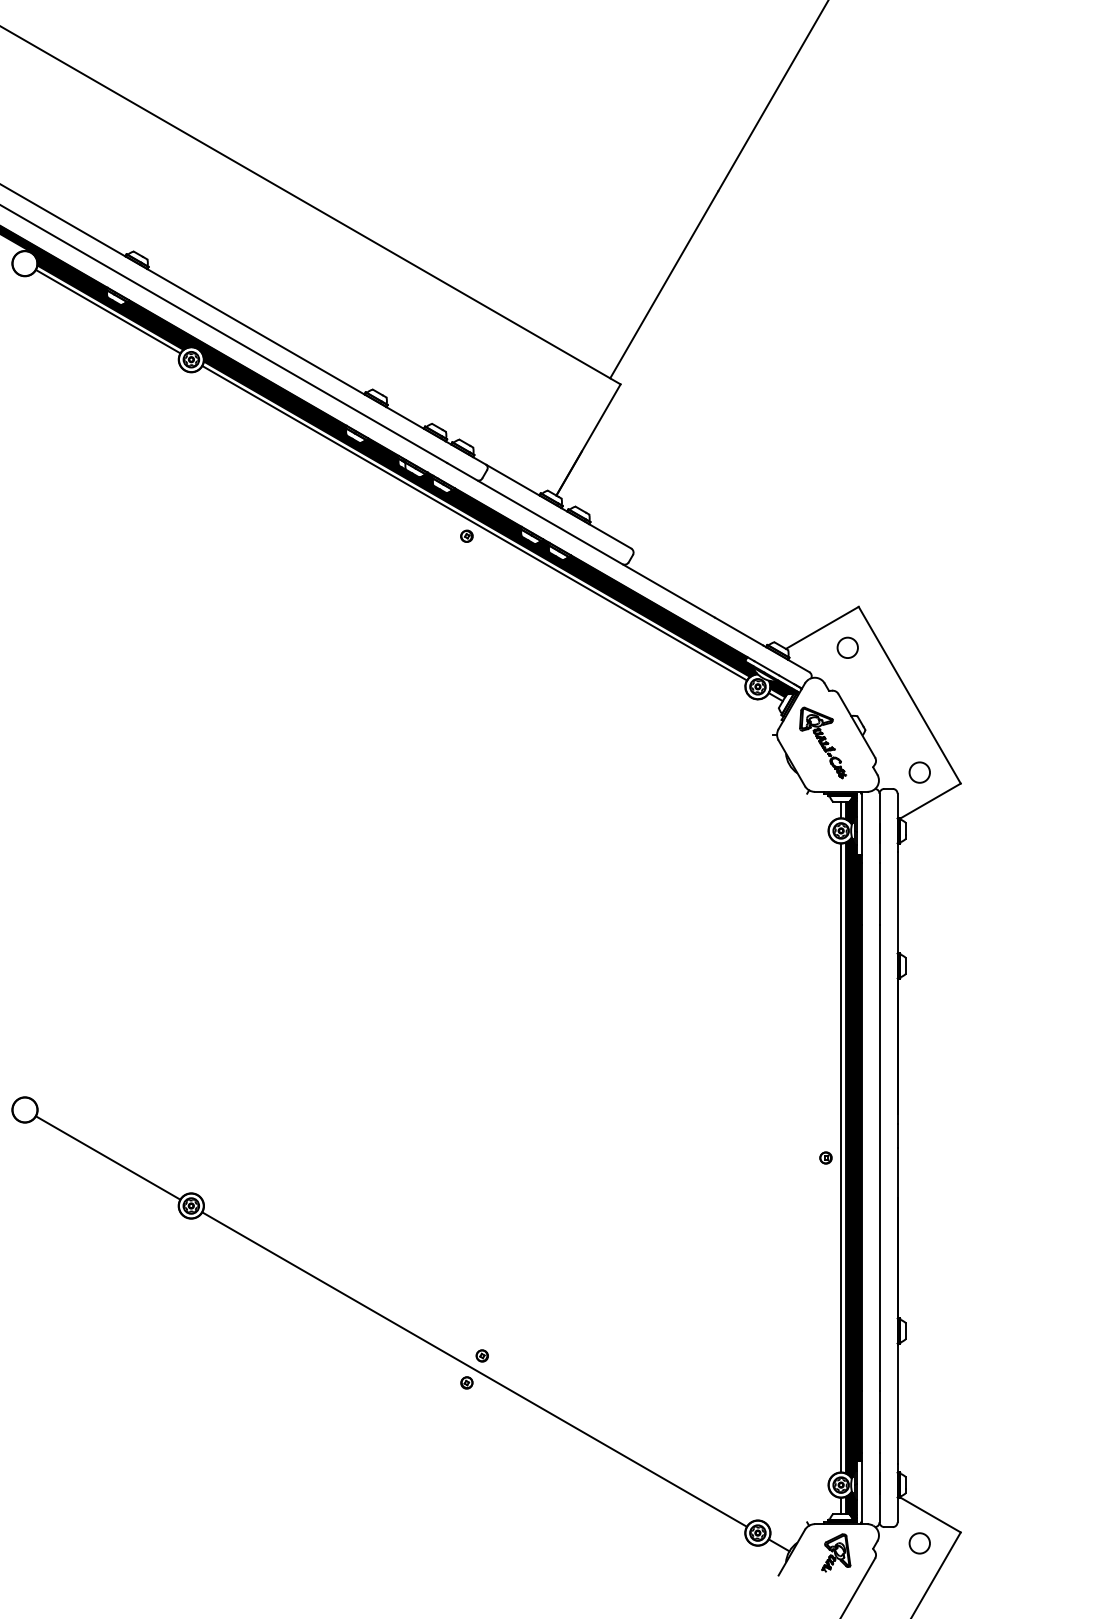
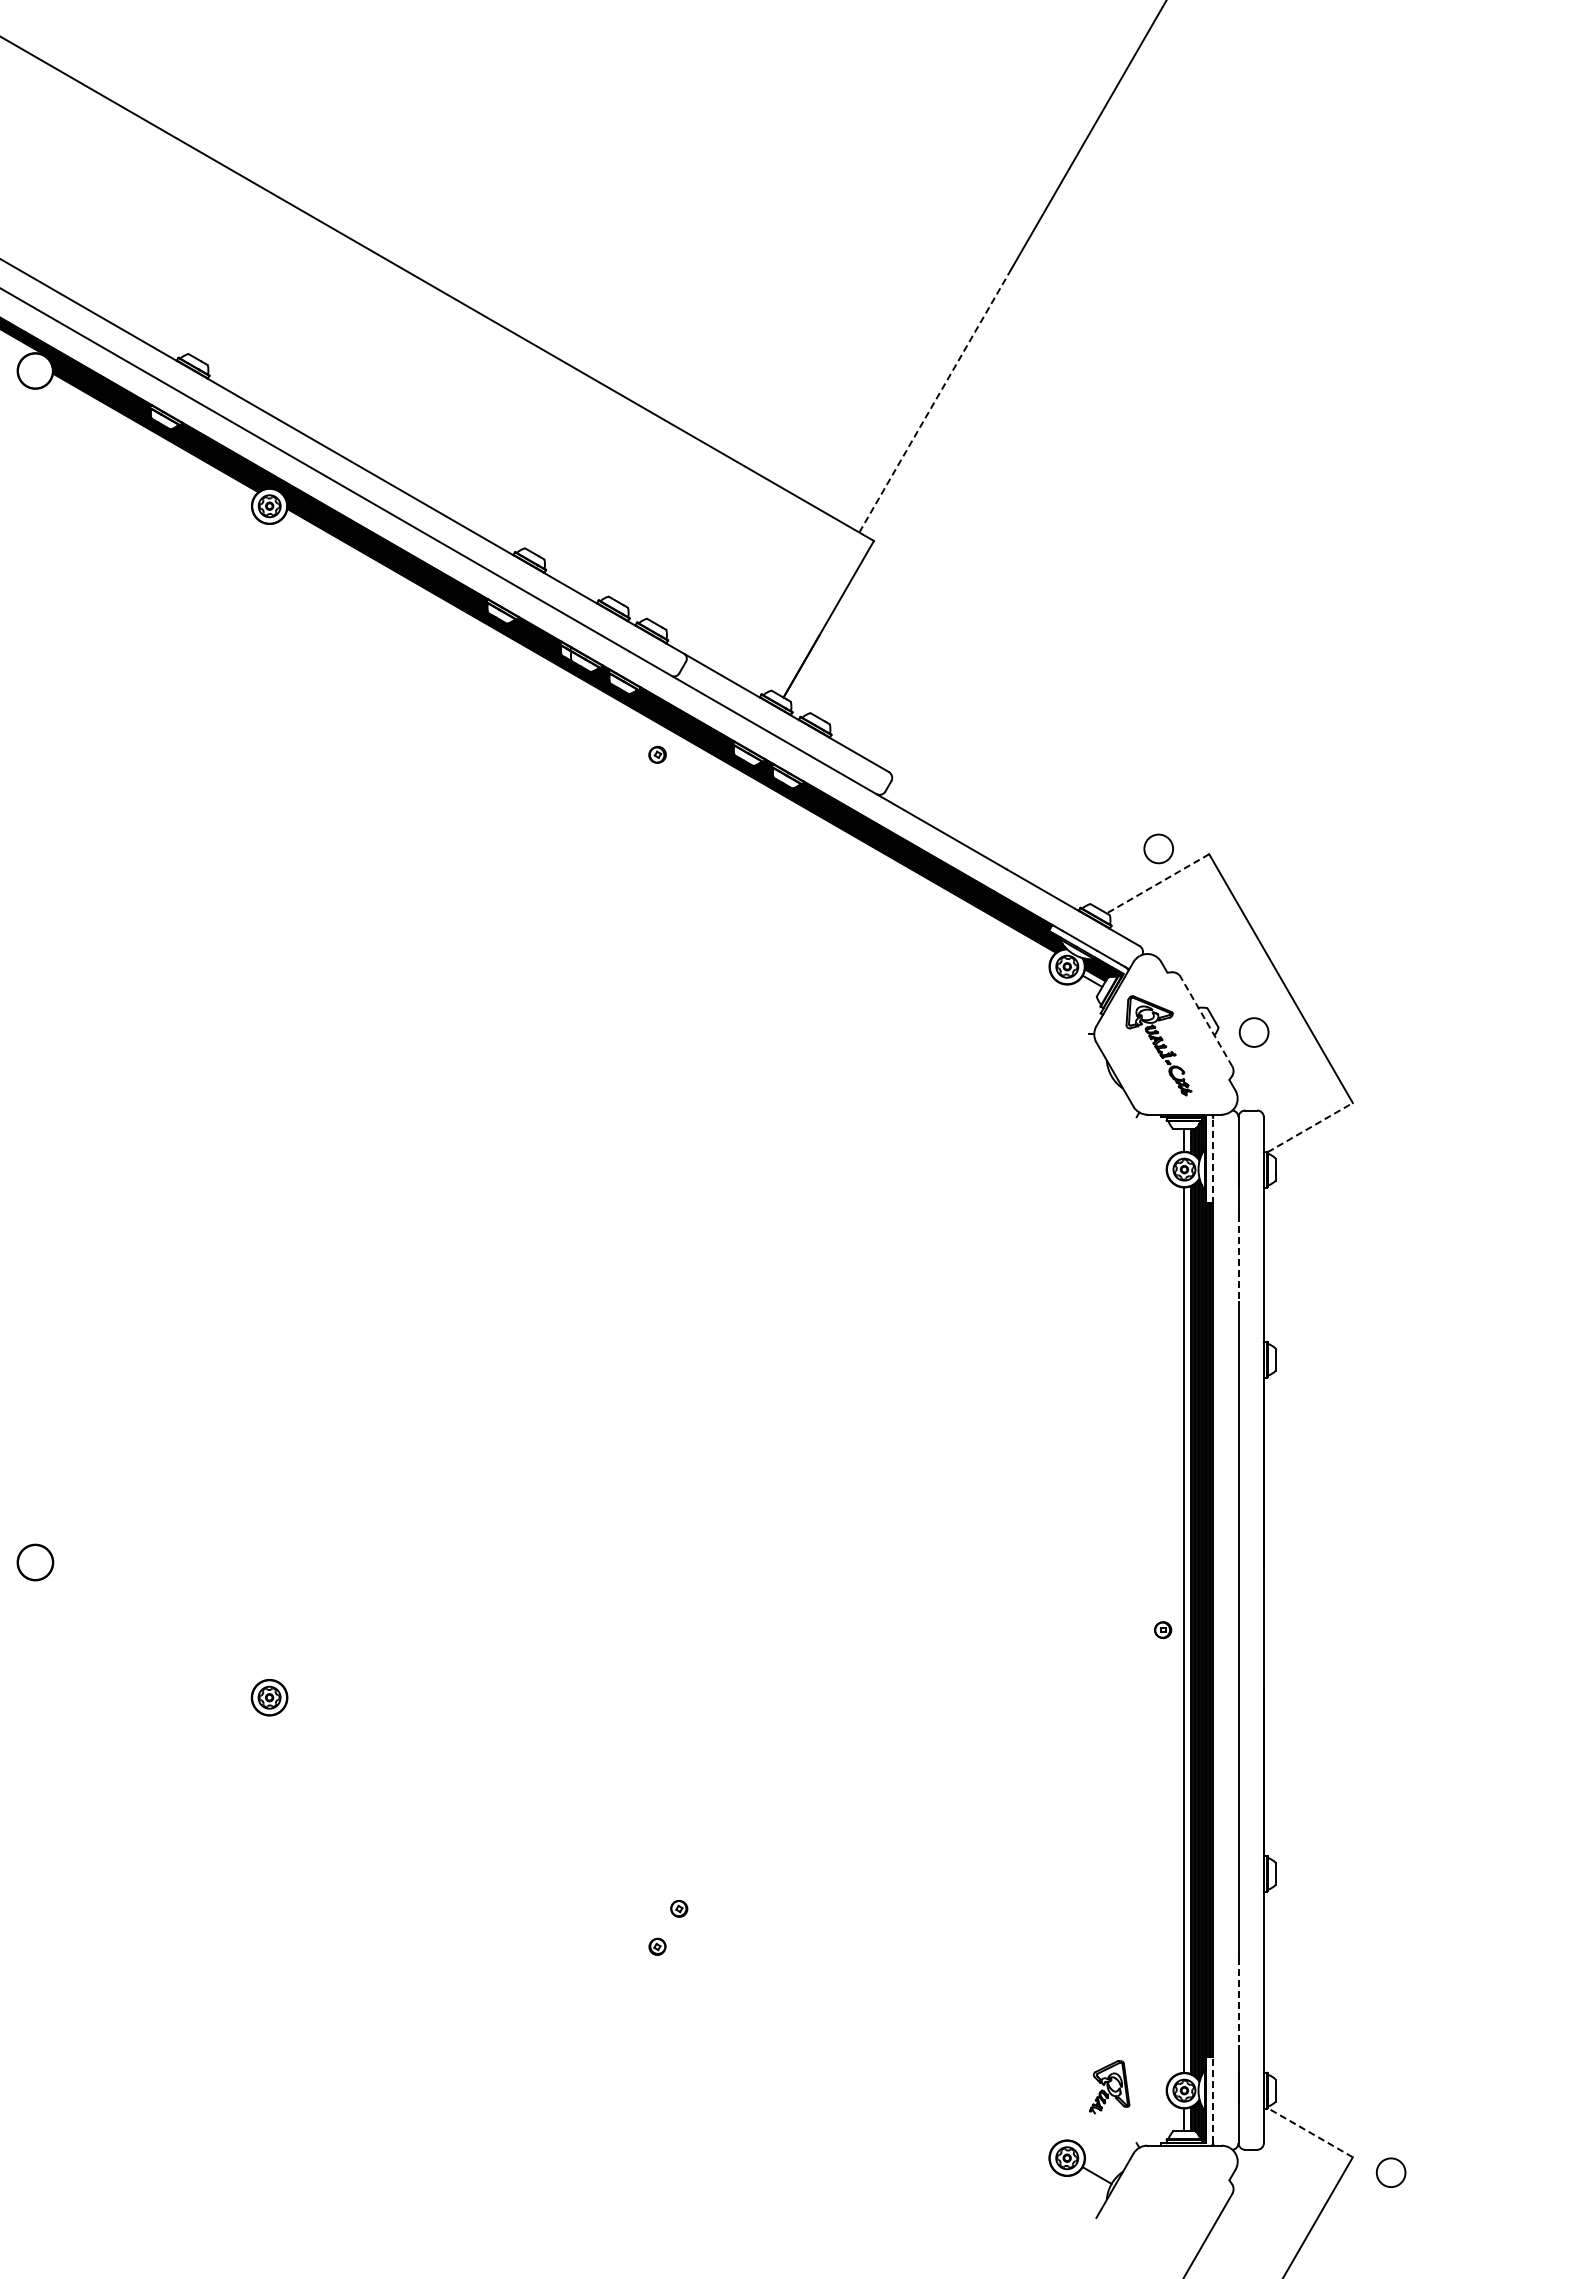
line: (664, 284) -> (935, 400), solid -> dashed
line: (108, 311) -> (152, 438), removed
line: (474, 523) -> (668, 736), removed
line: (822, 628) -> (1157, 884), solid -> dashed
circle: (847, 647) -> (1158, 848), moved
line: (856, 725) -> (1206, 1021), solid -> dashed
circle: (919, 772) -> (1253, 1032), moved
line: (930, 800) -> (1310, 1127), solid -> dashed
line: (861, 828) -> (1213, 1166), solid -> dashed
line: (879, 894) -> (1238, 1258), solid -> dashed
line: (108, 1157) -> (152, 1629), removed
line: (474, 1369) -> (668, 1927), removed
line: (879, 1421) -> (1238, 2001), solid -> dashed
line: (861, 1487) -> (1213, 2094), solid -> dashed
line: (929, 1514) -> (1309, 2132), solid -> dashed
circle: (919, 1543) -> (1390, 2172), moved
part: (836, 1553) -> (1109, 2087), moved

